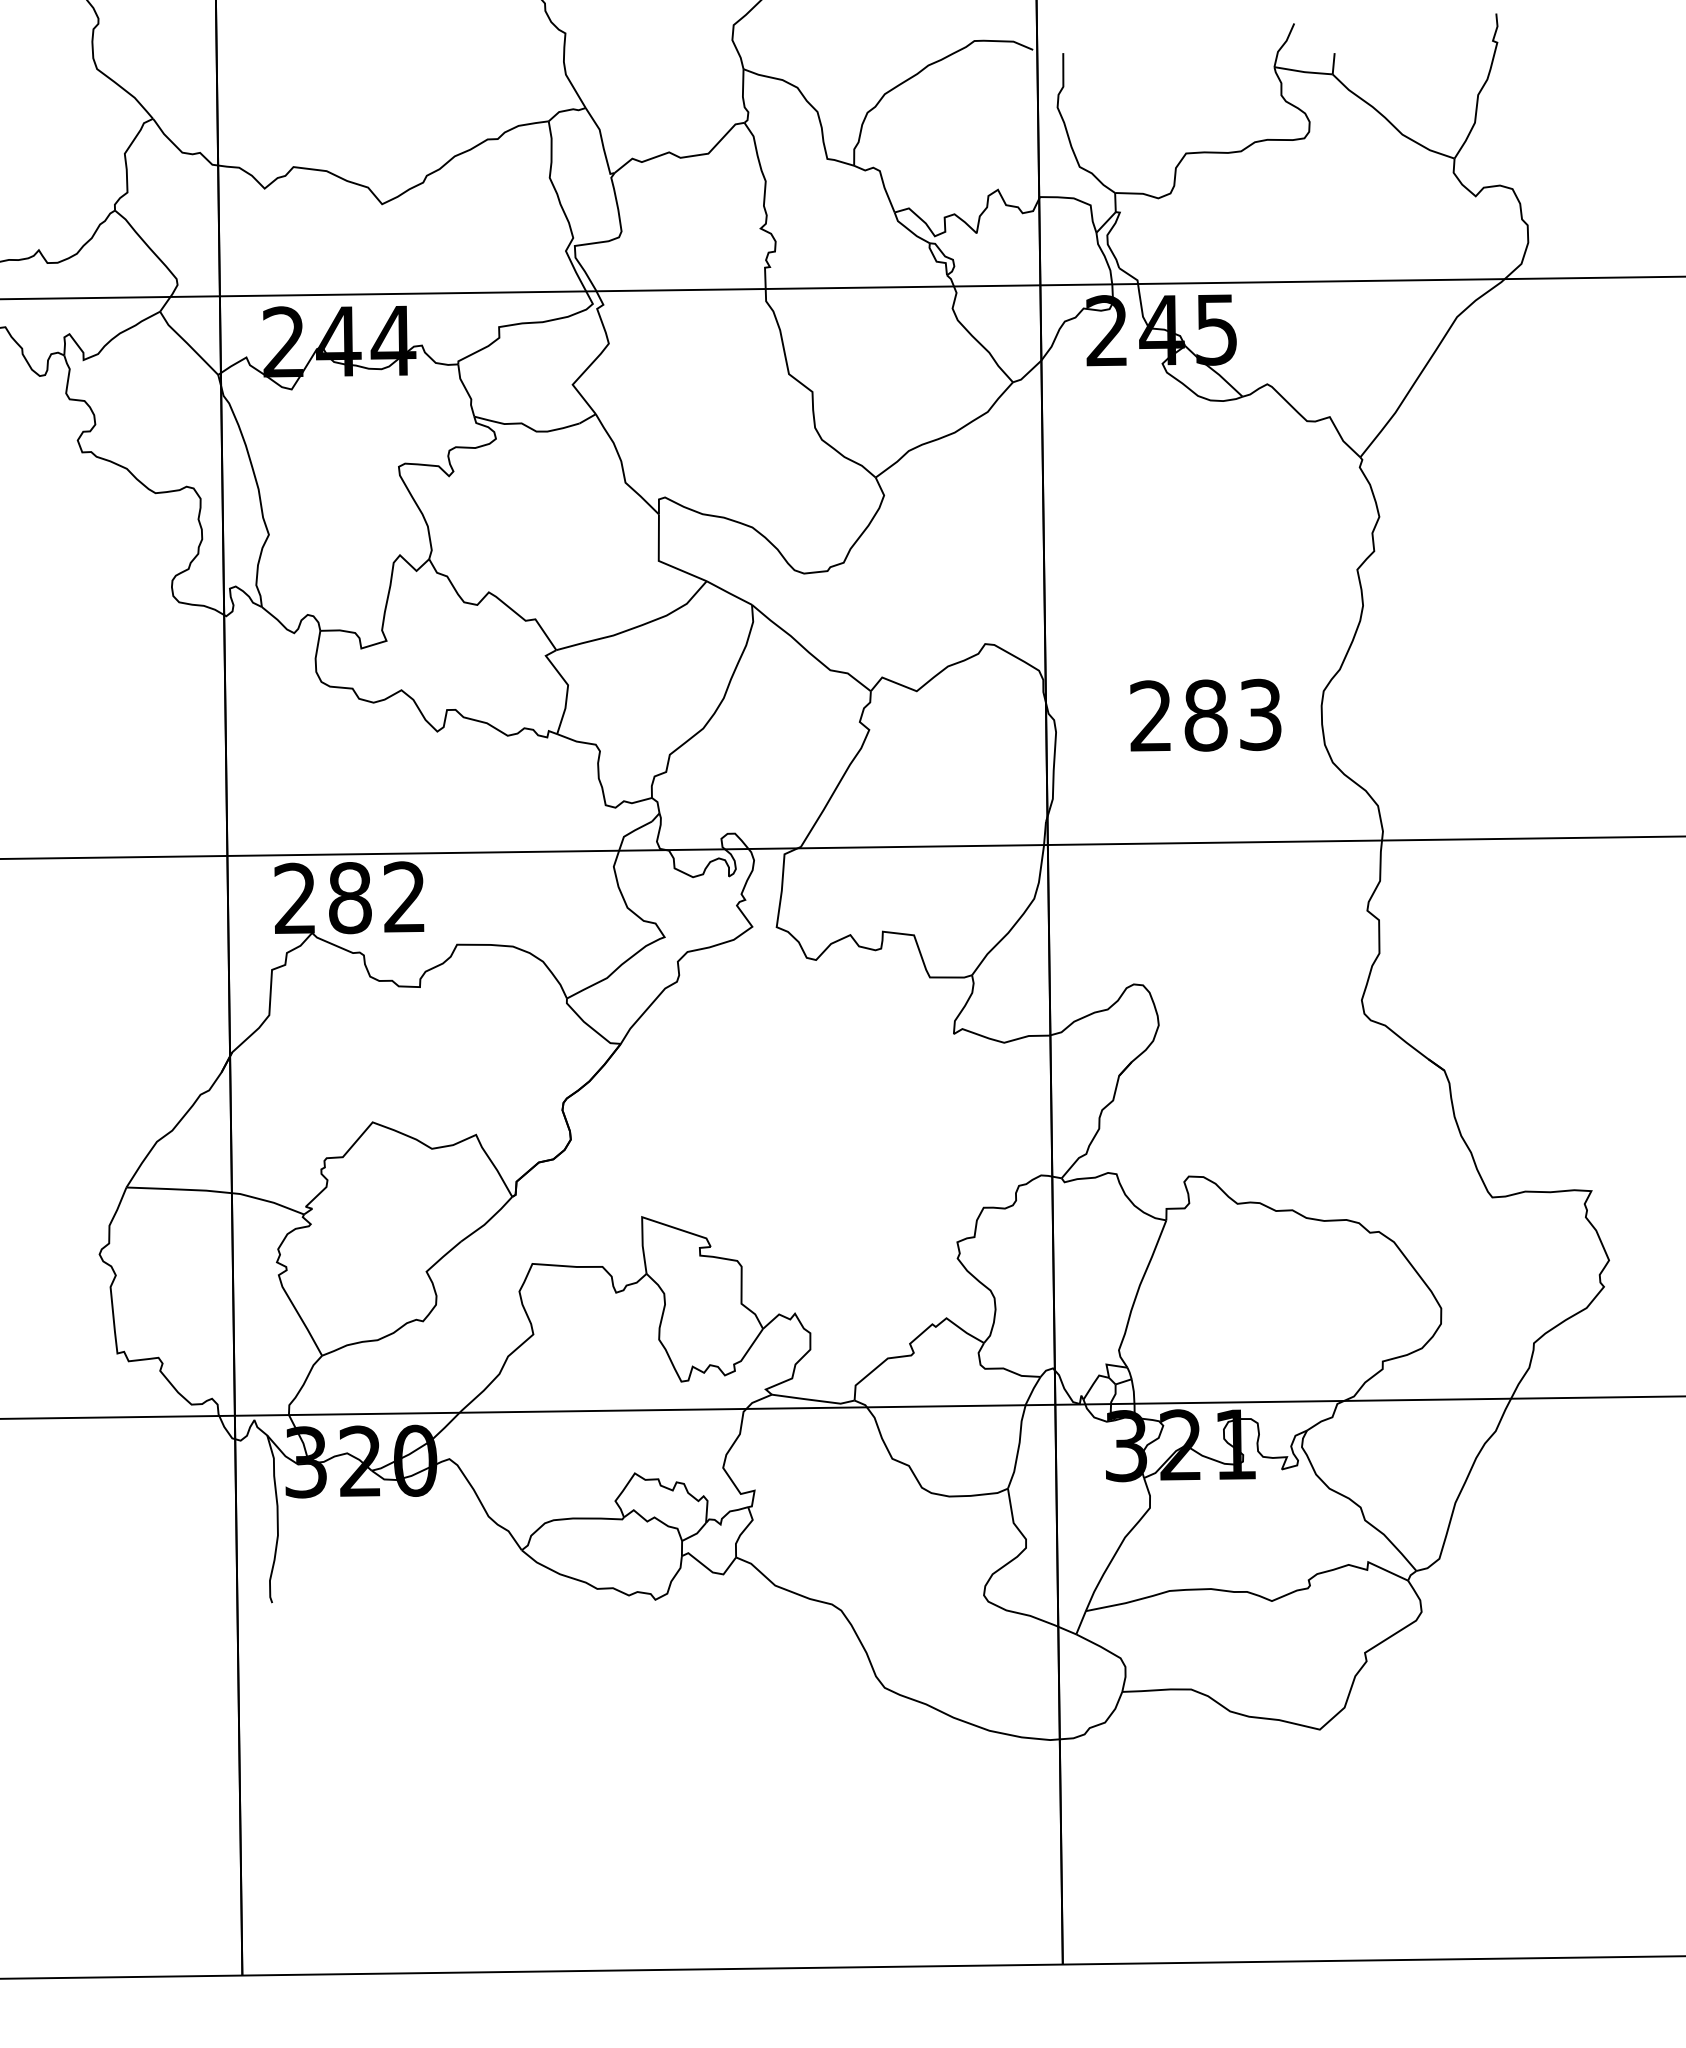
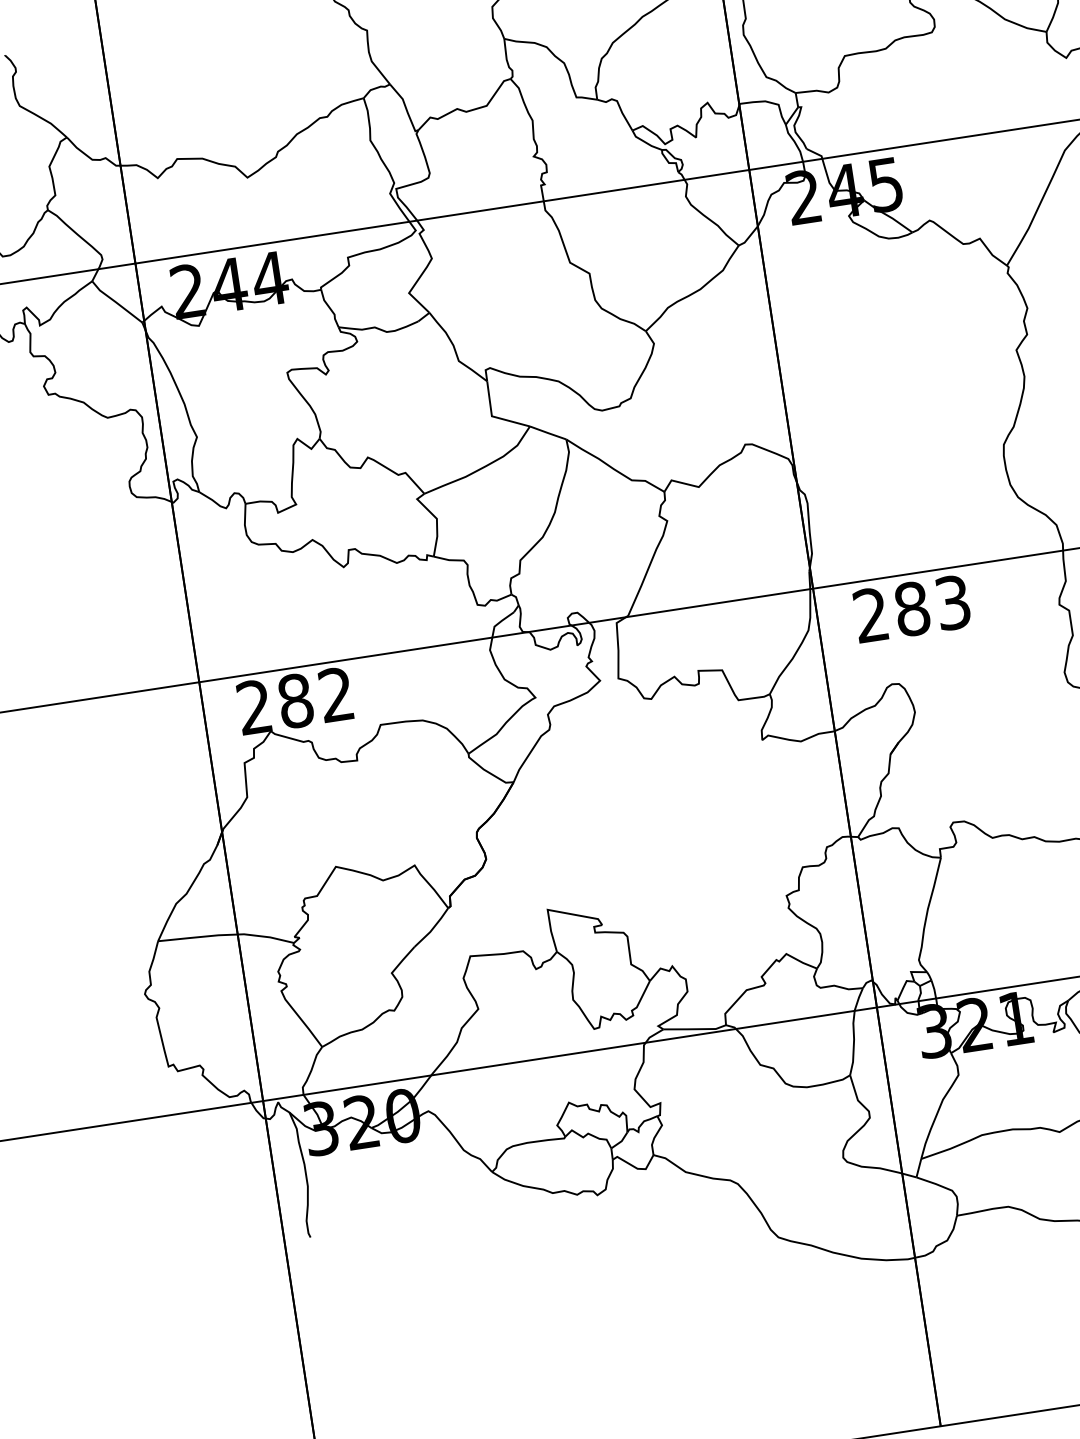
text: (1205, 714) -> (911, 608), moved

